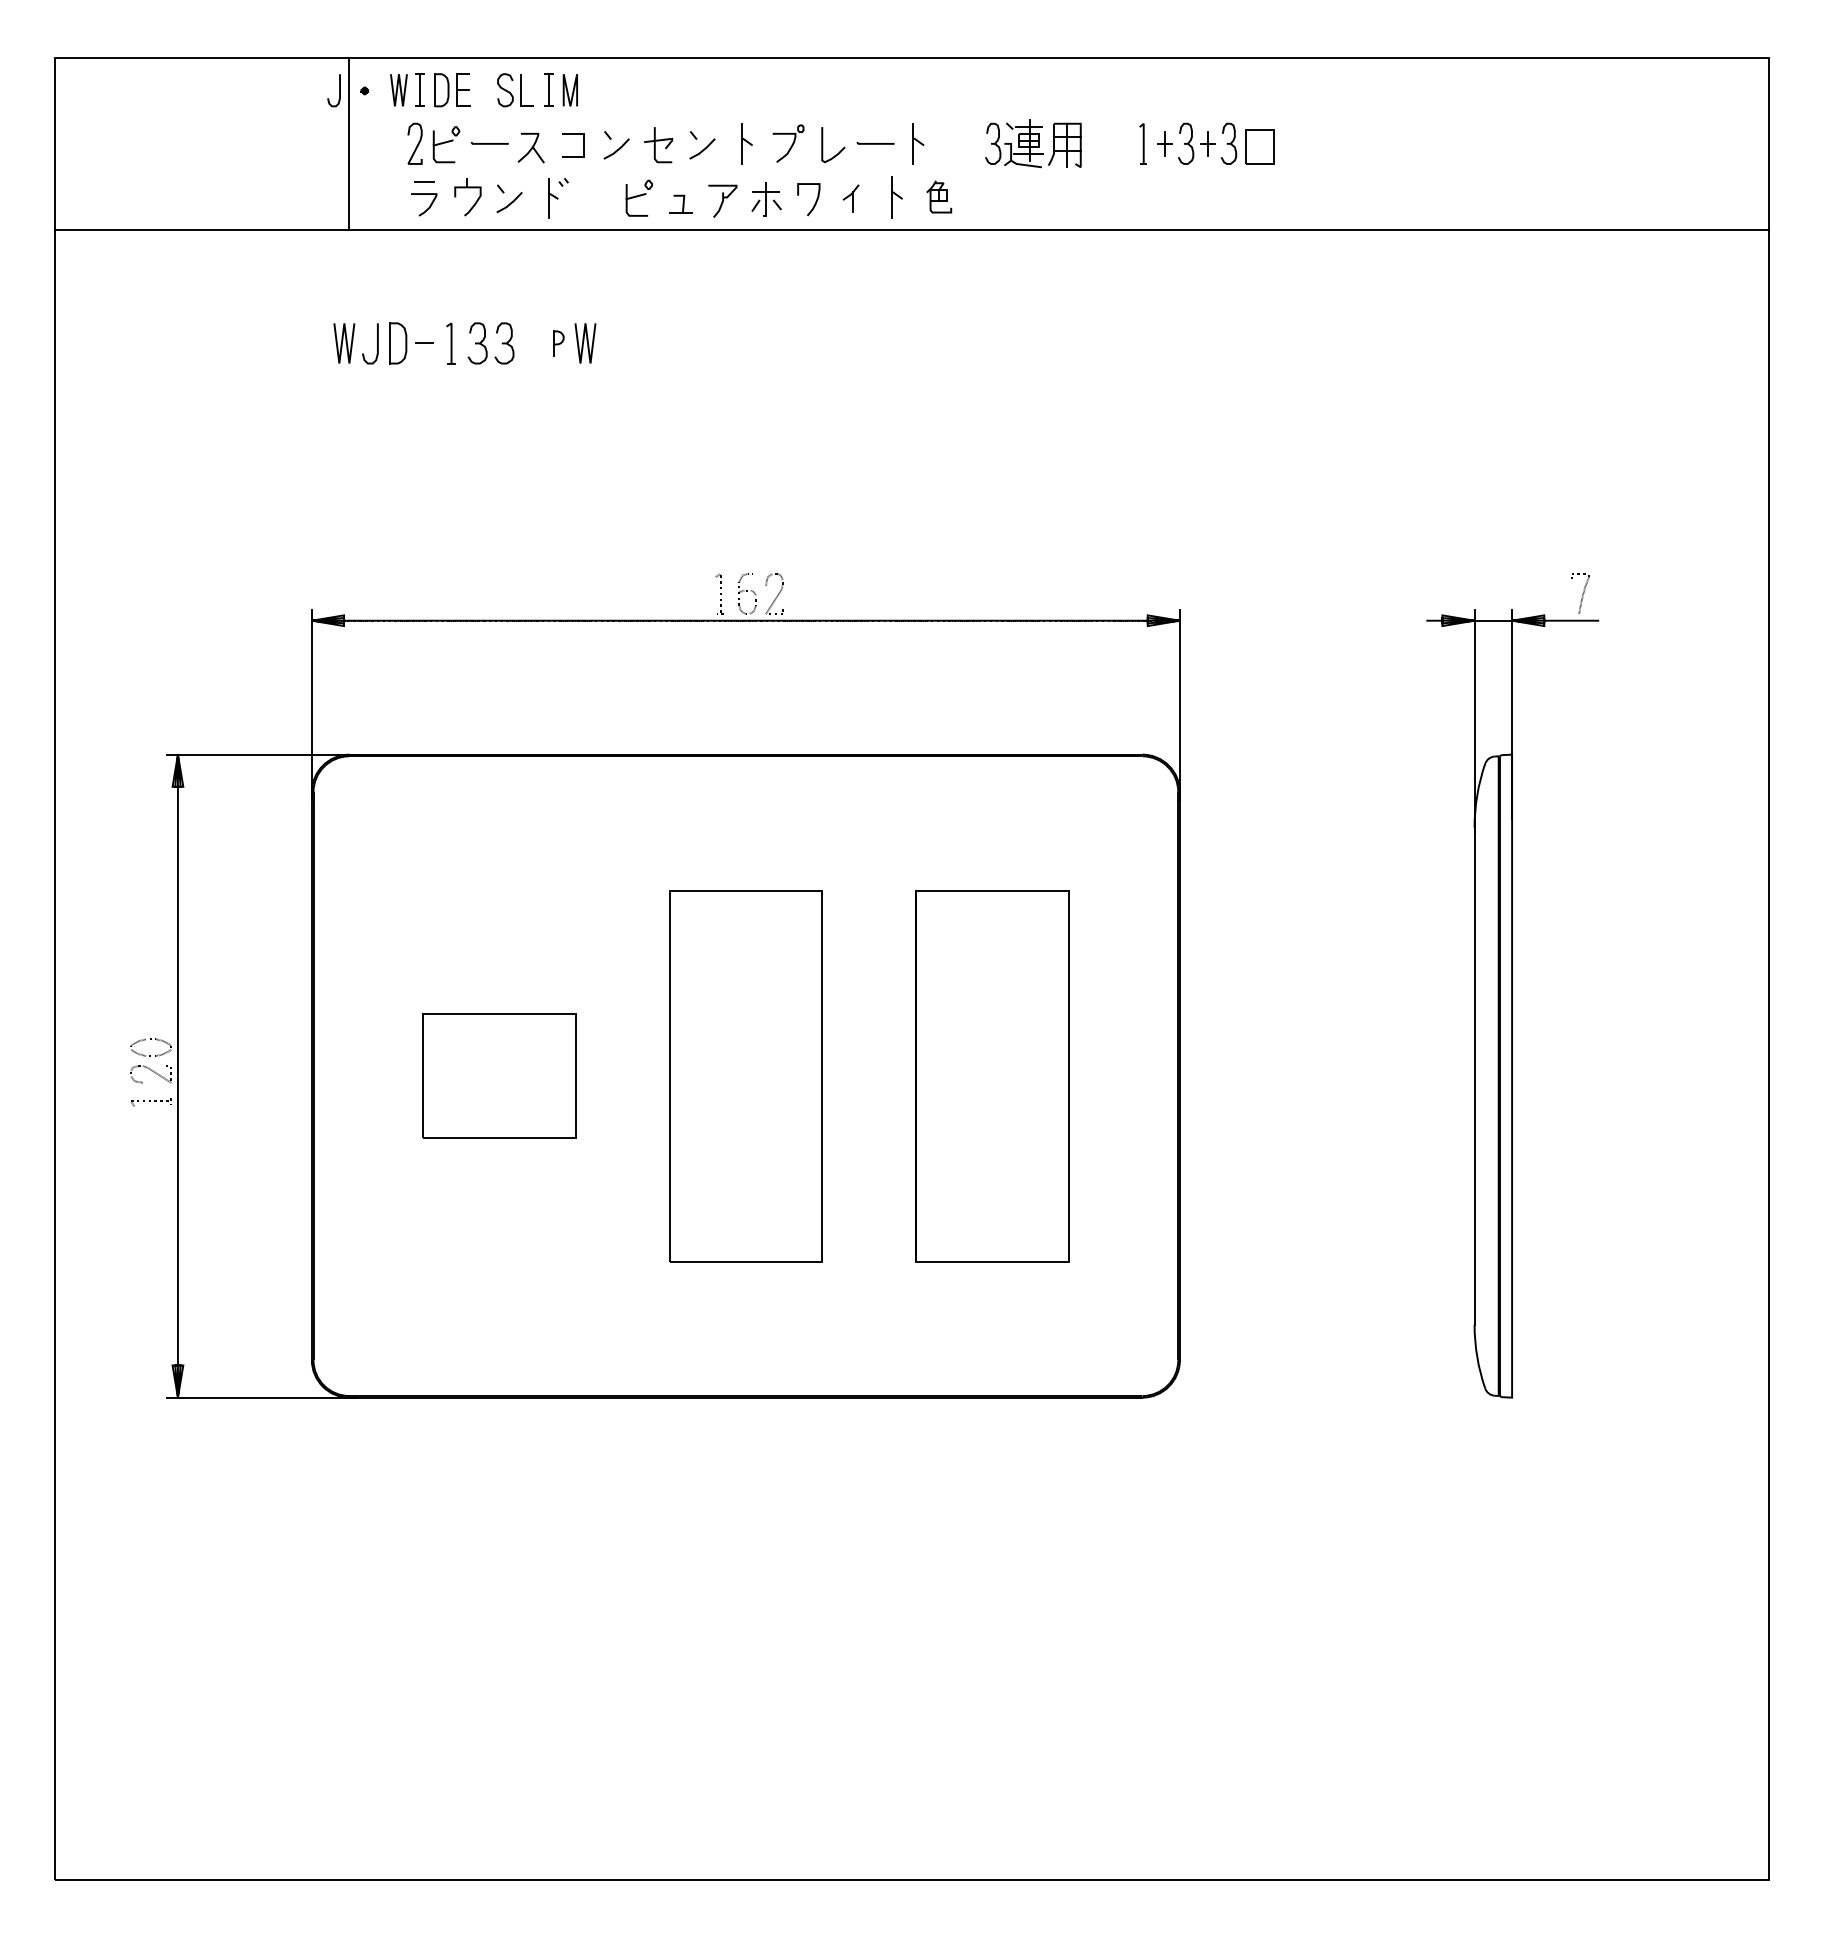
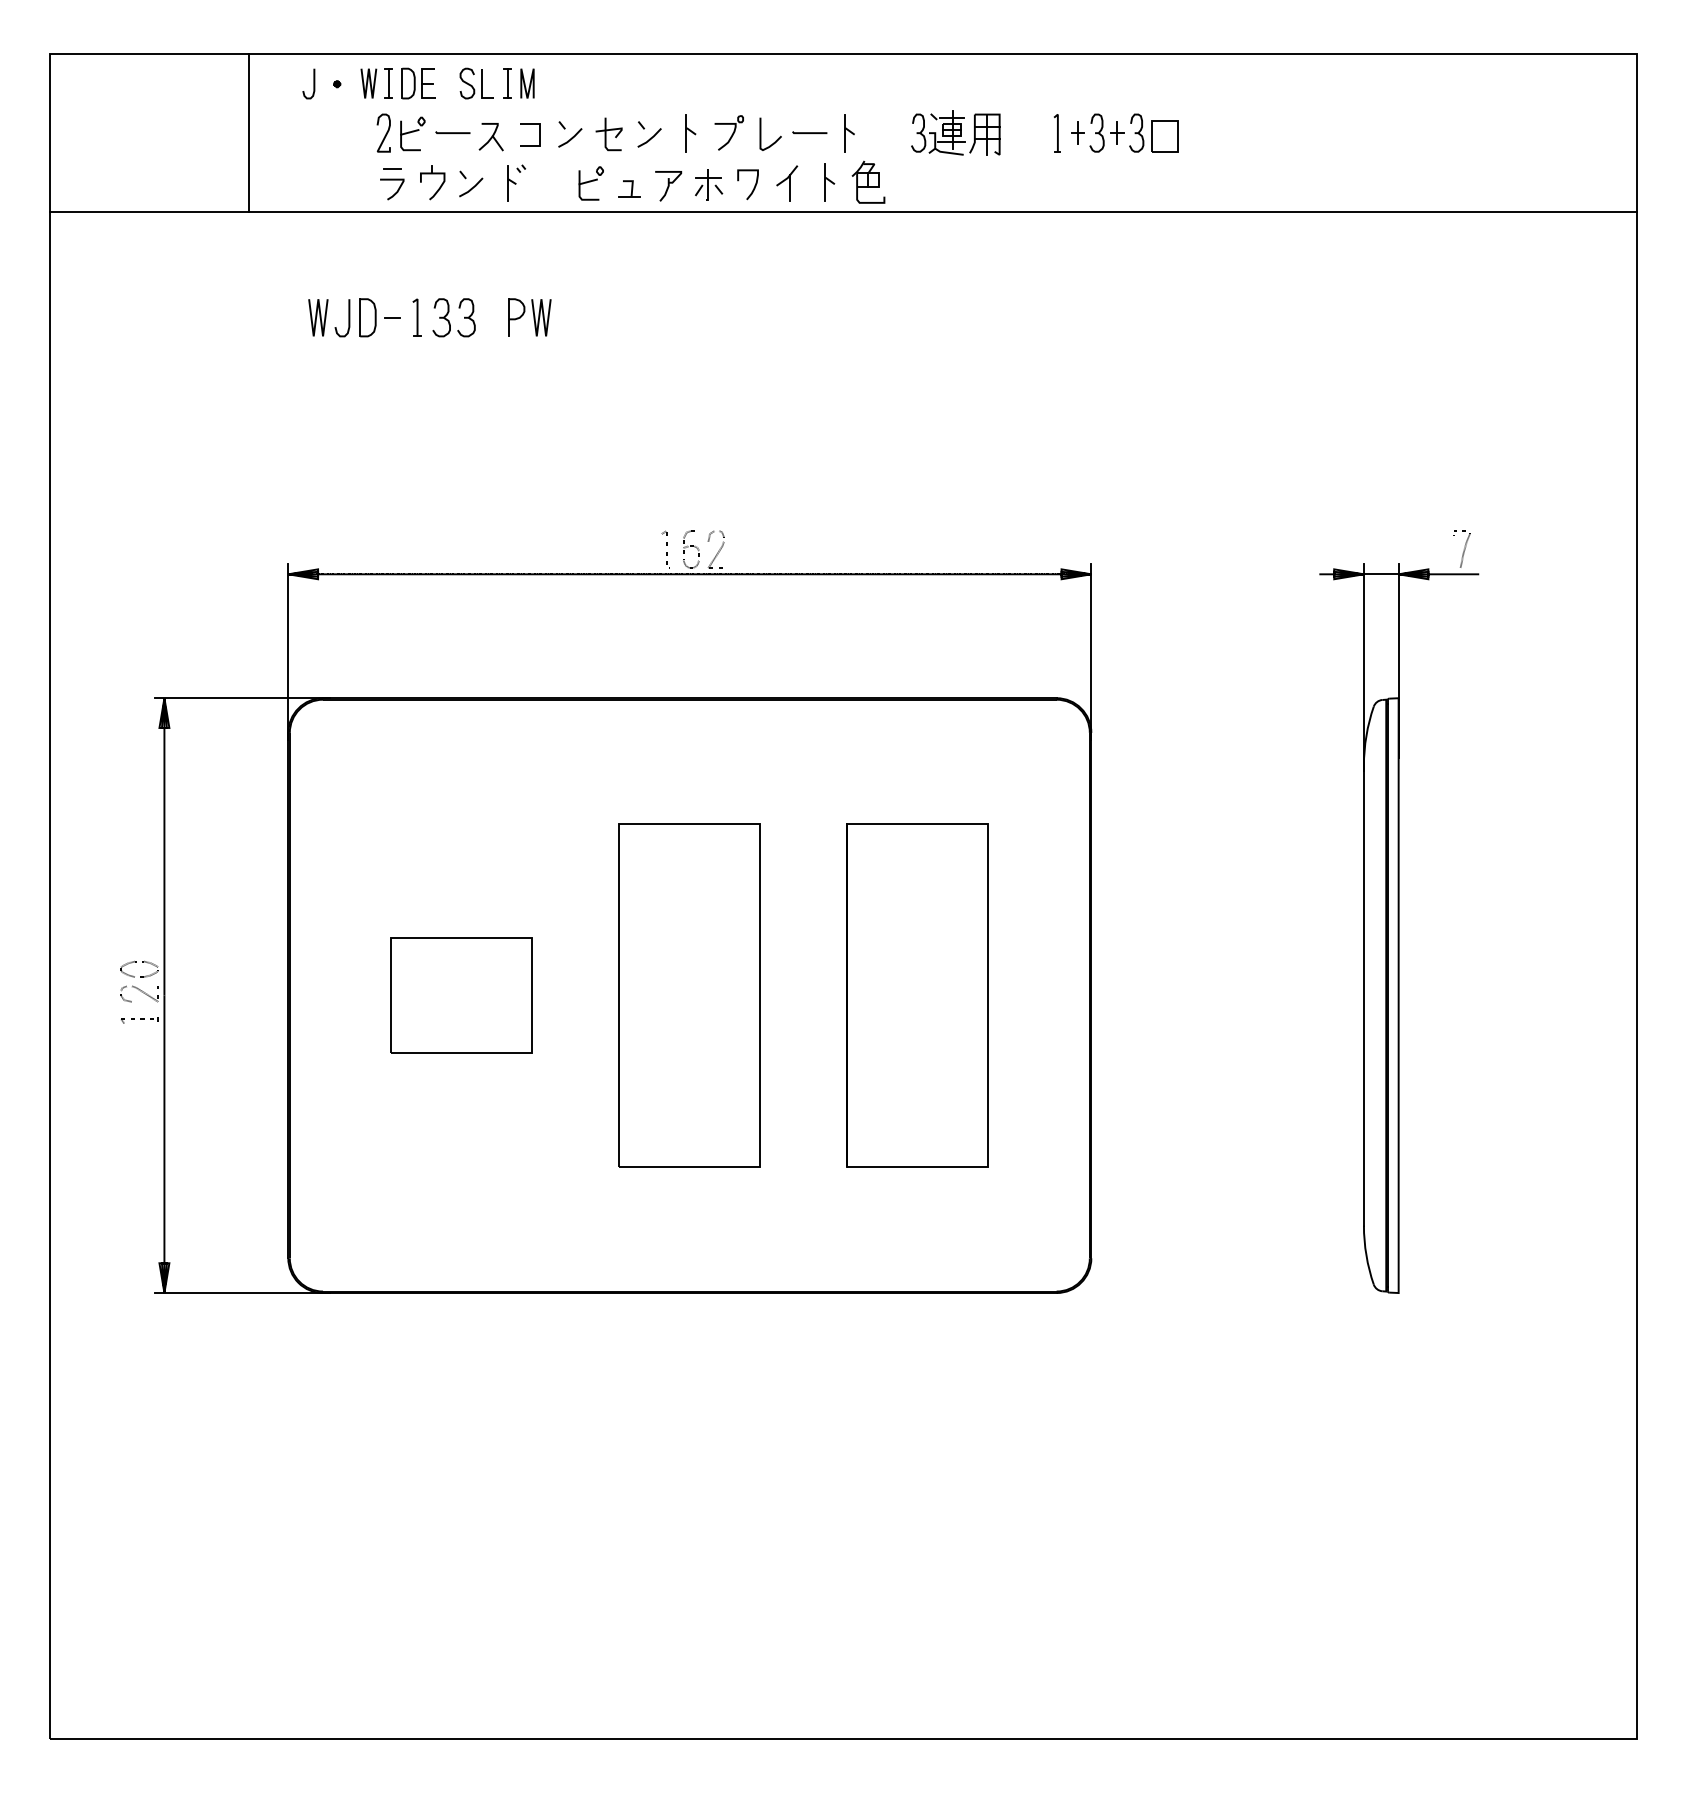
line: (349, 143) -> (249, 132), moved
part: (939, 196) -> (868, 181), size x1.43
part: (850, 198) -> (786, 183), size x1.43
part: (558, 343) -> (516, 317), size x1.67

